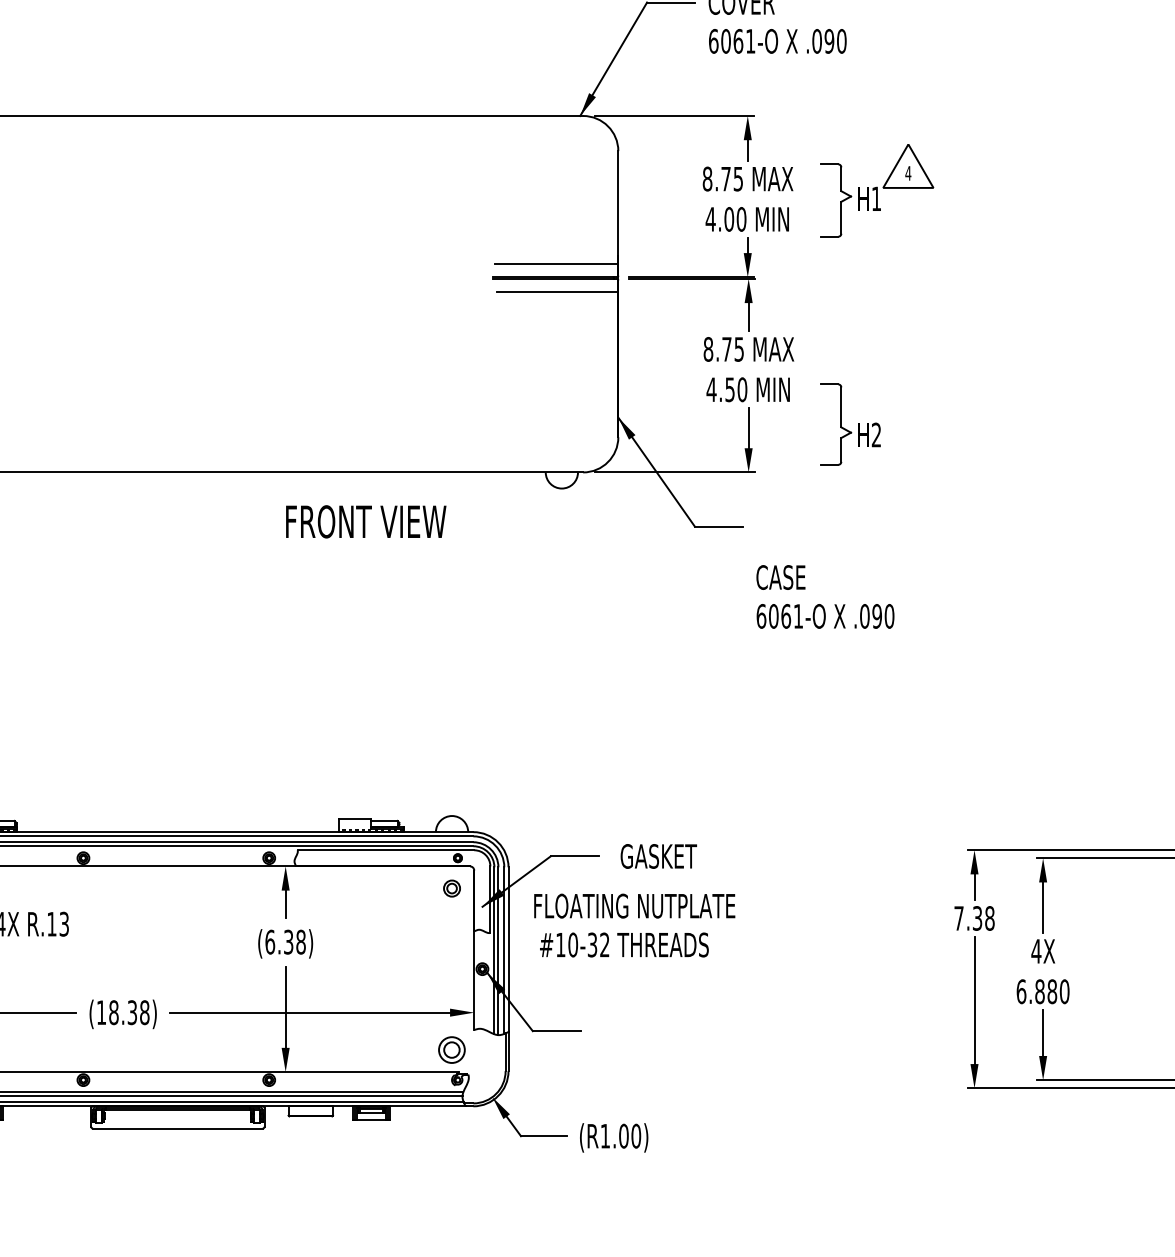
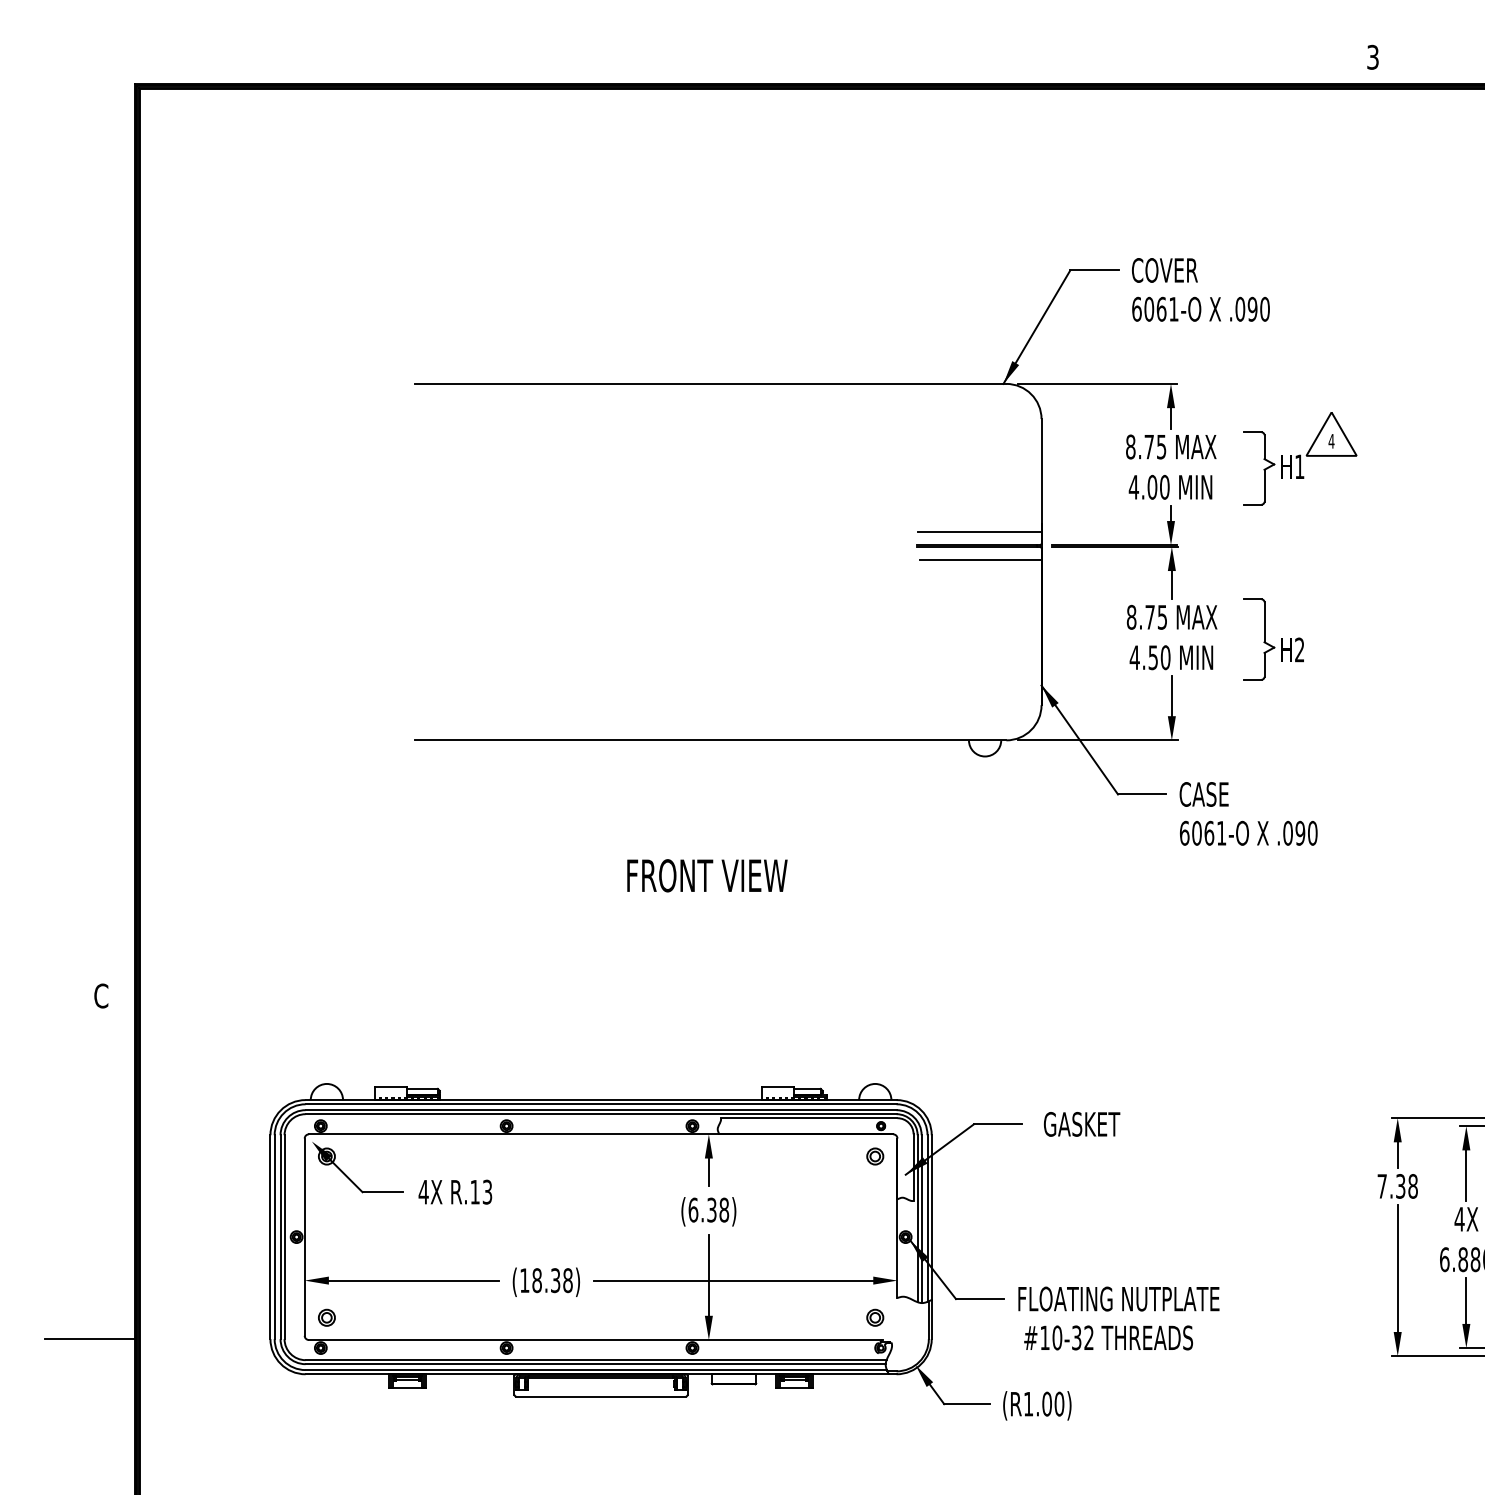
part: (850, 424) -> (1273, 639), moved
text: (366, 521) -> (707, 875), moved
text: (825, 596) -> (1248, 813), moved
text: (634, 925) -> (1118, 1318), moved
part: (452, 1049) -> (875, 1317), size x0.62

